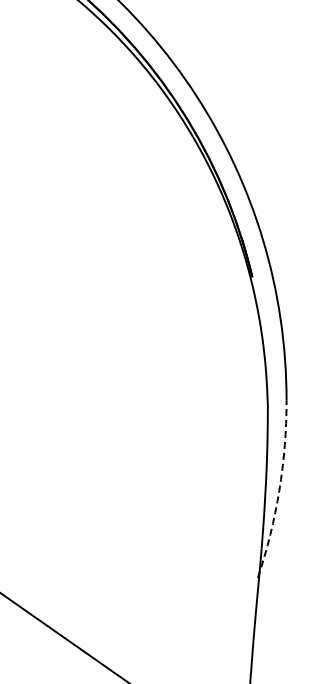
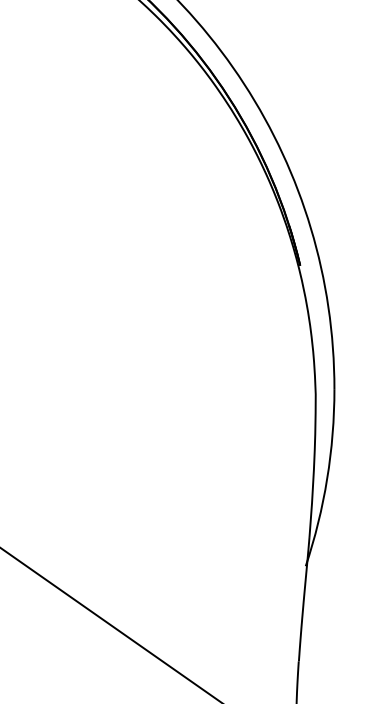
arc: (279, 490) -> (327, 478), dashed -> solid

